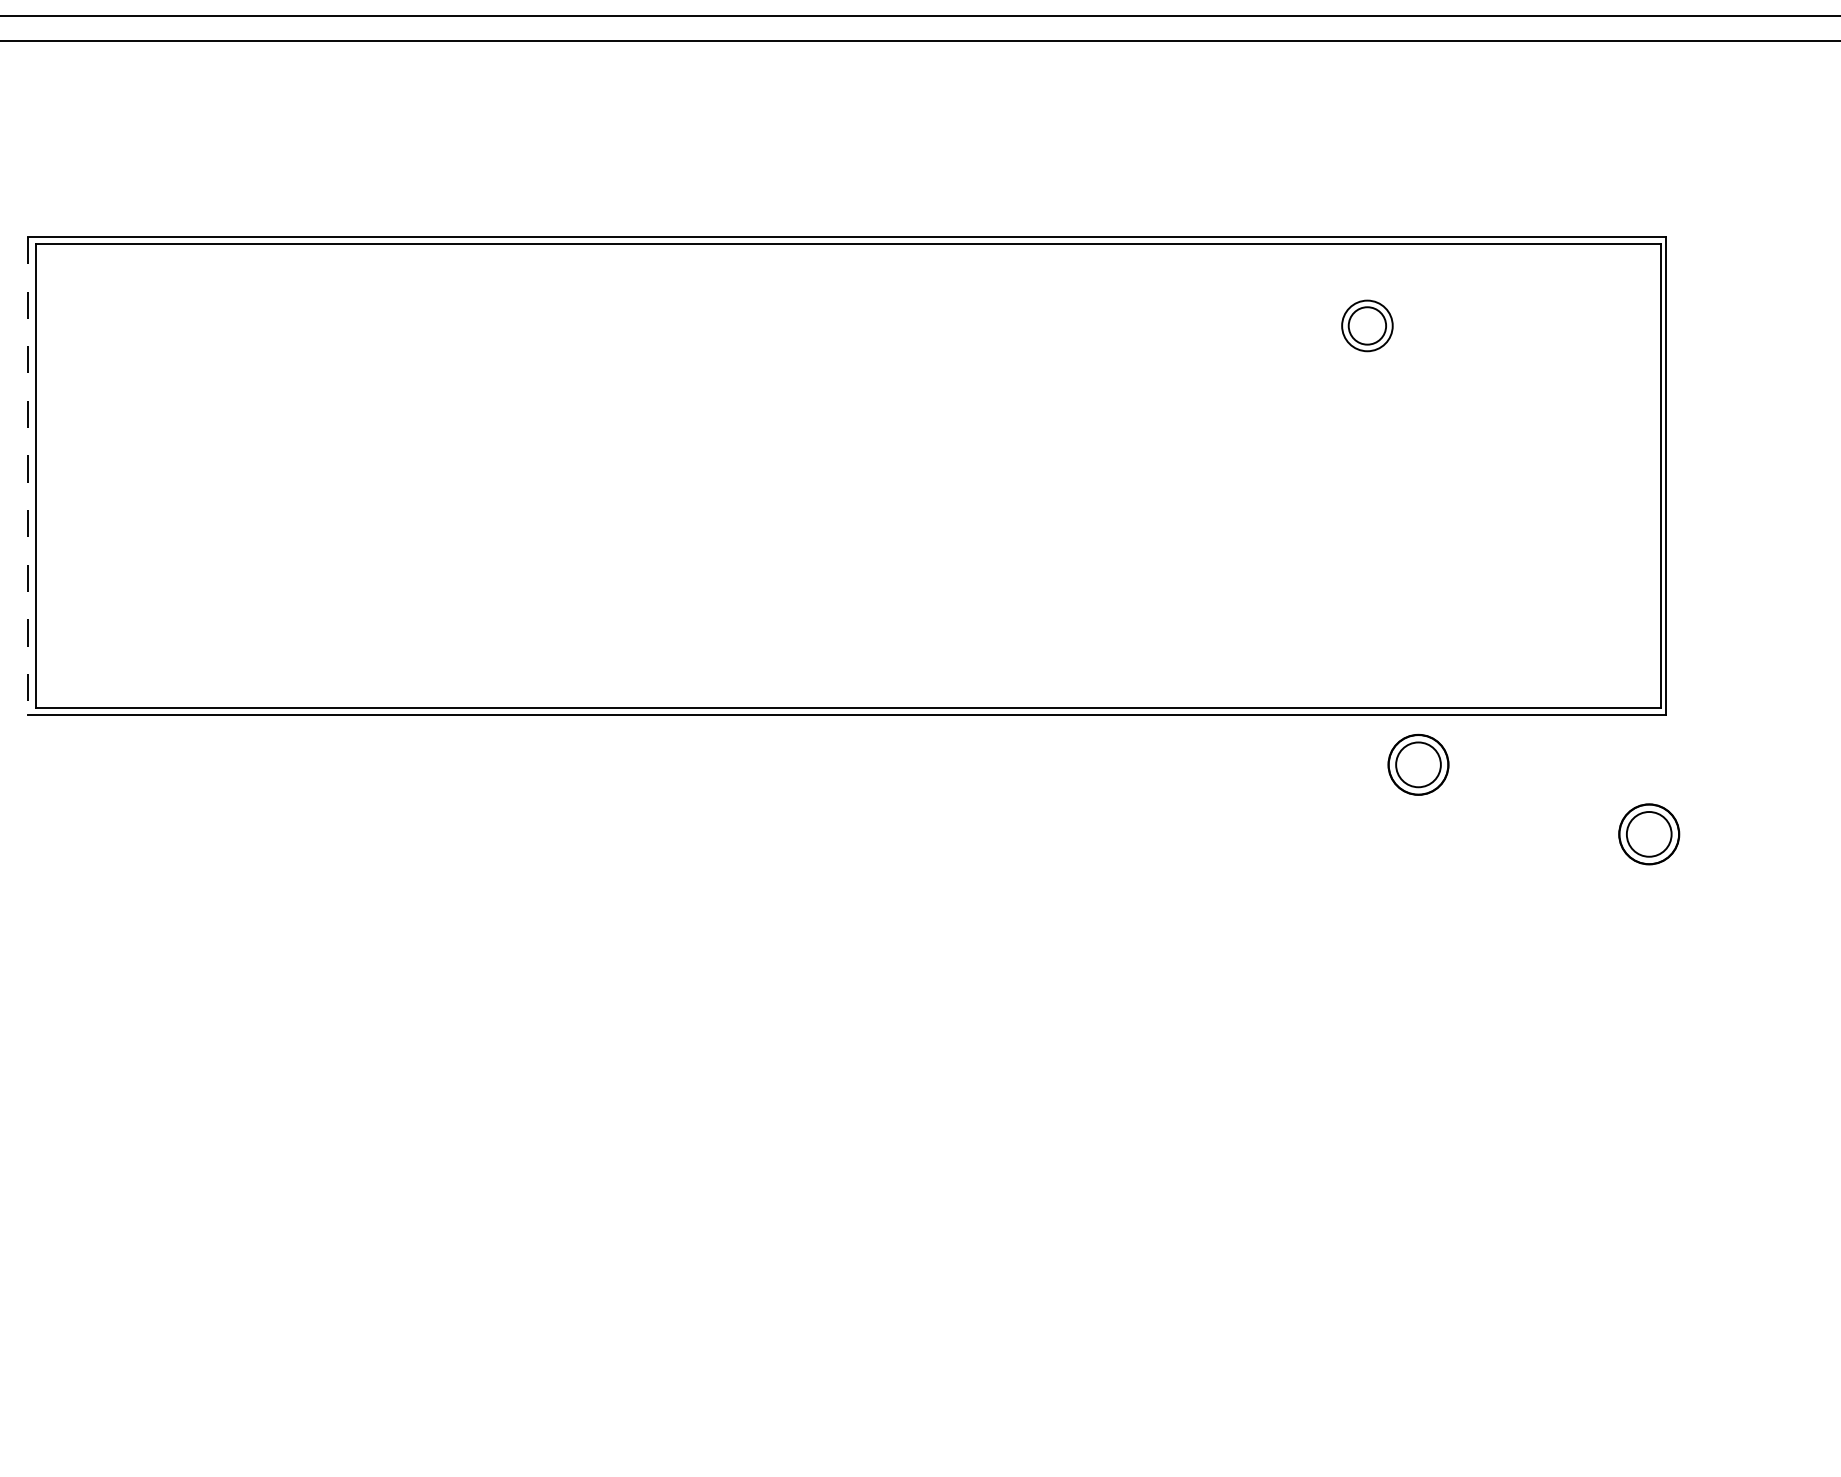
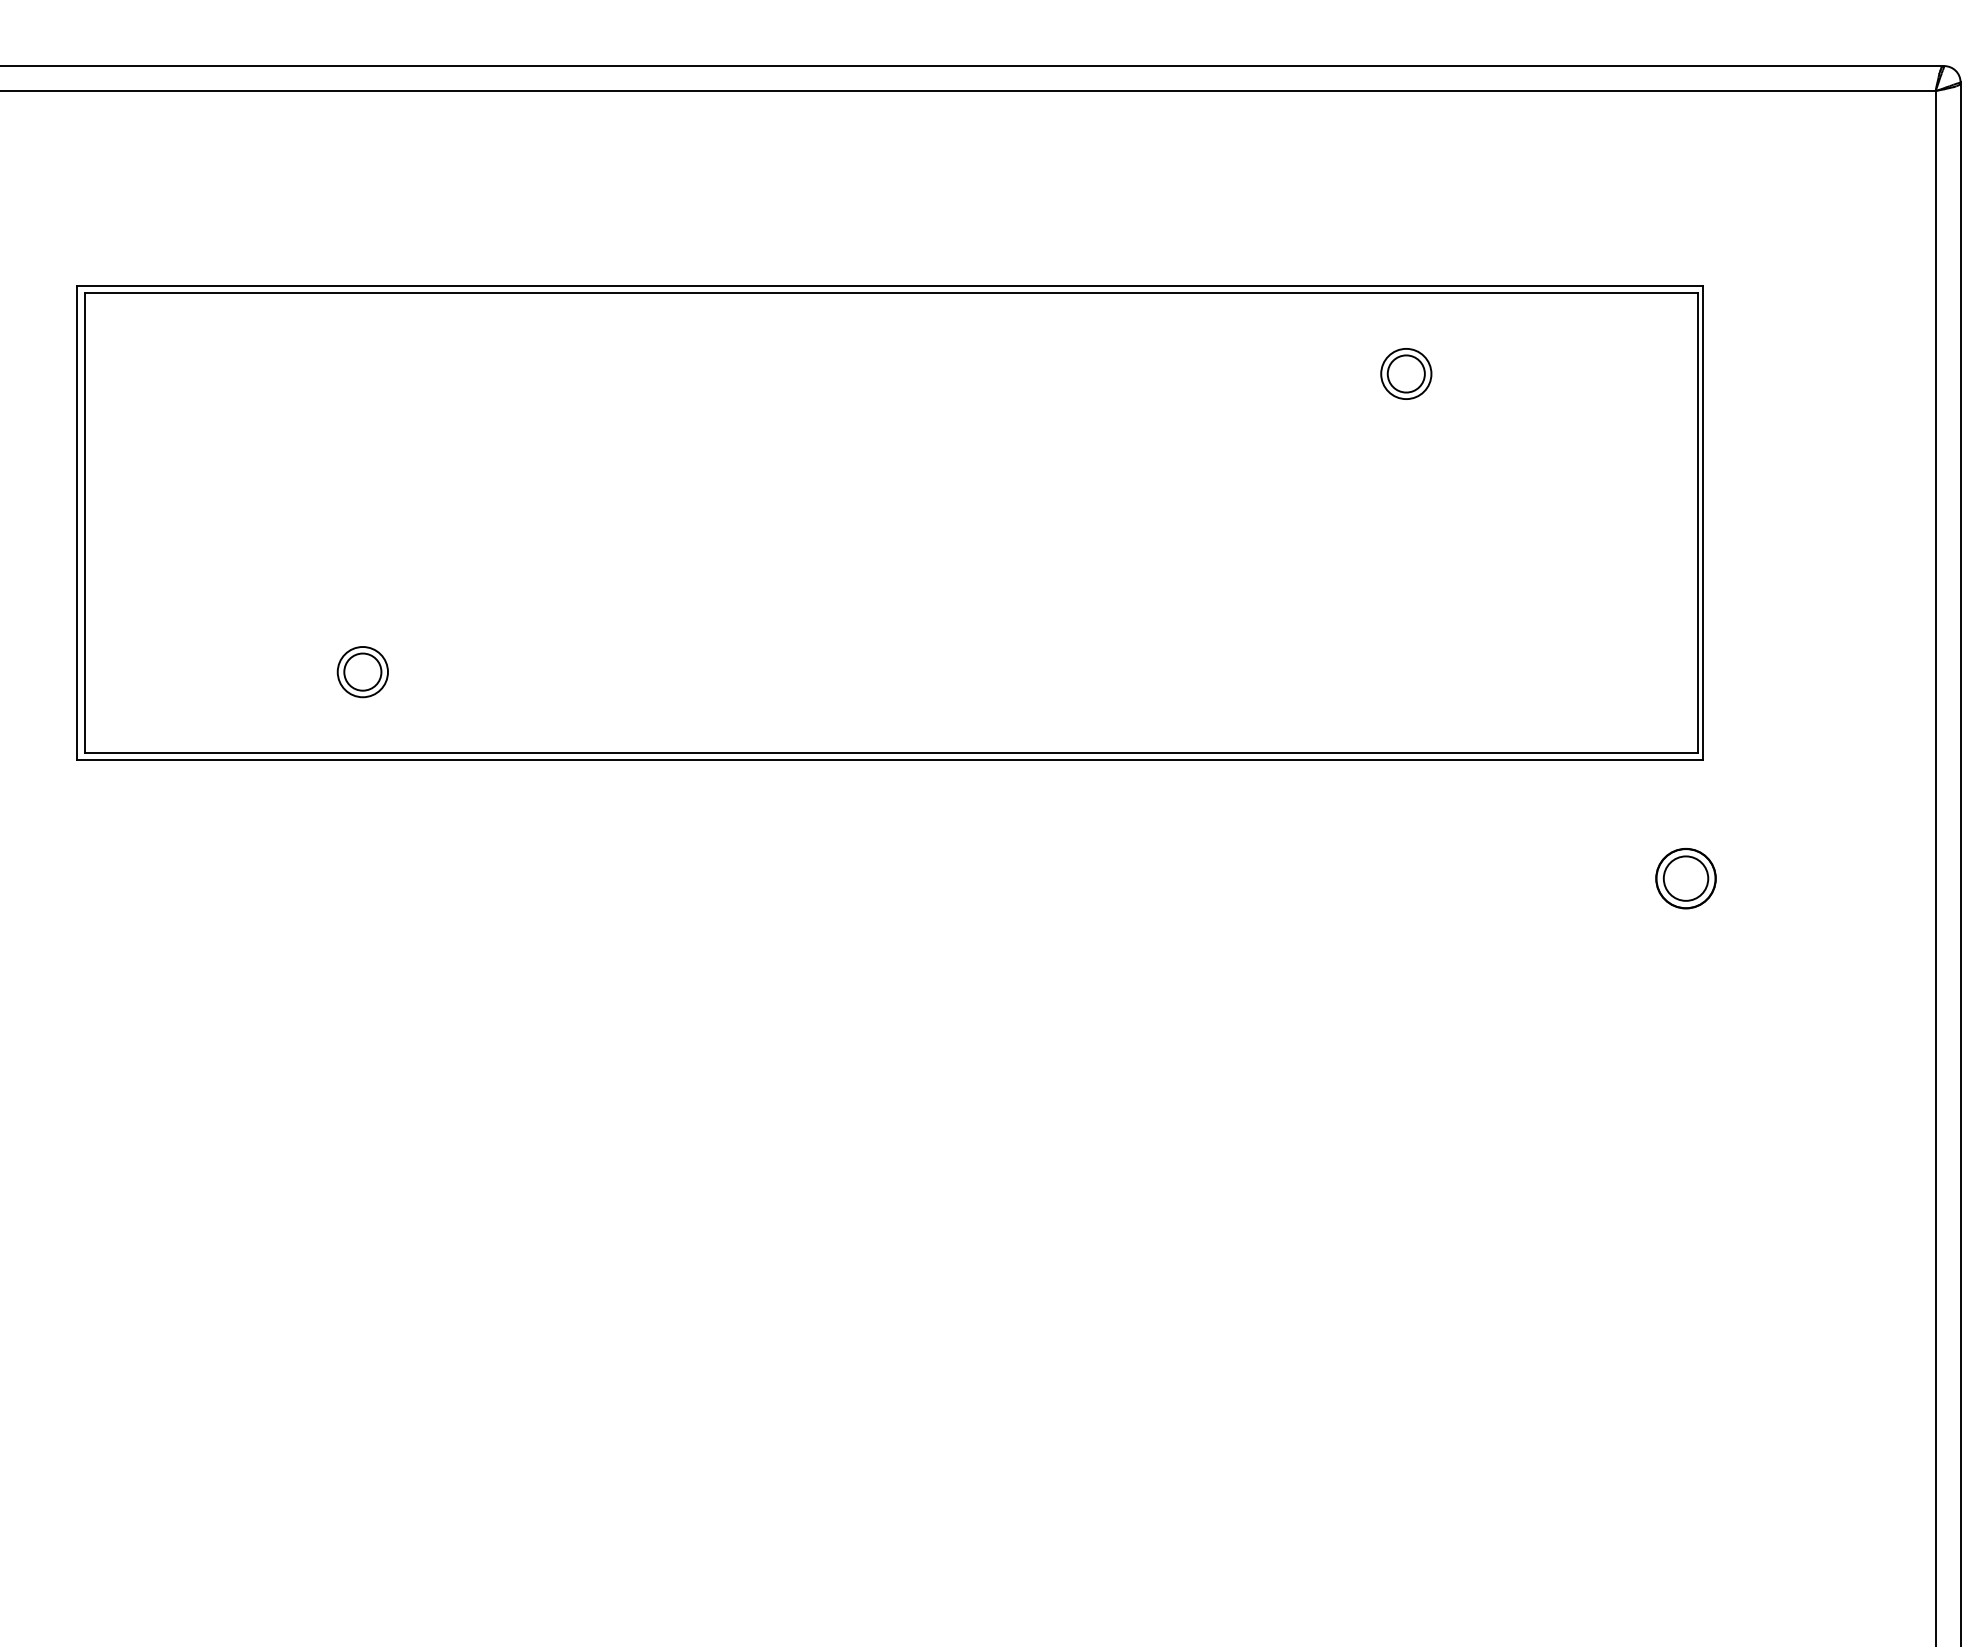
line: (27, 476) -> (76, 523), dashed -> solid
part: (315, 626) -> (362, 672), added
part: (1417, 764) -> (1456, 809), removed

